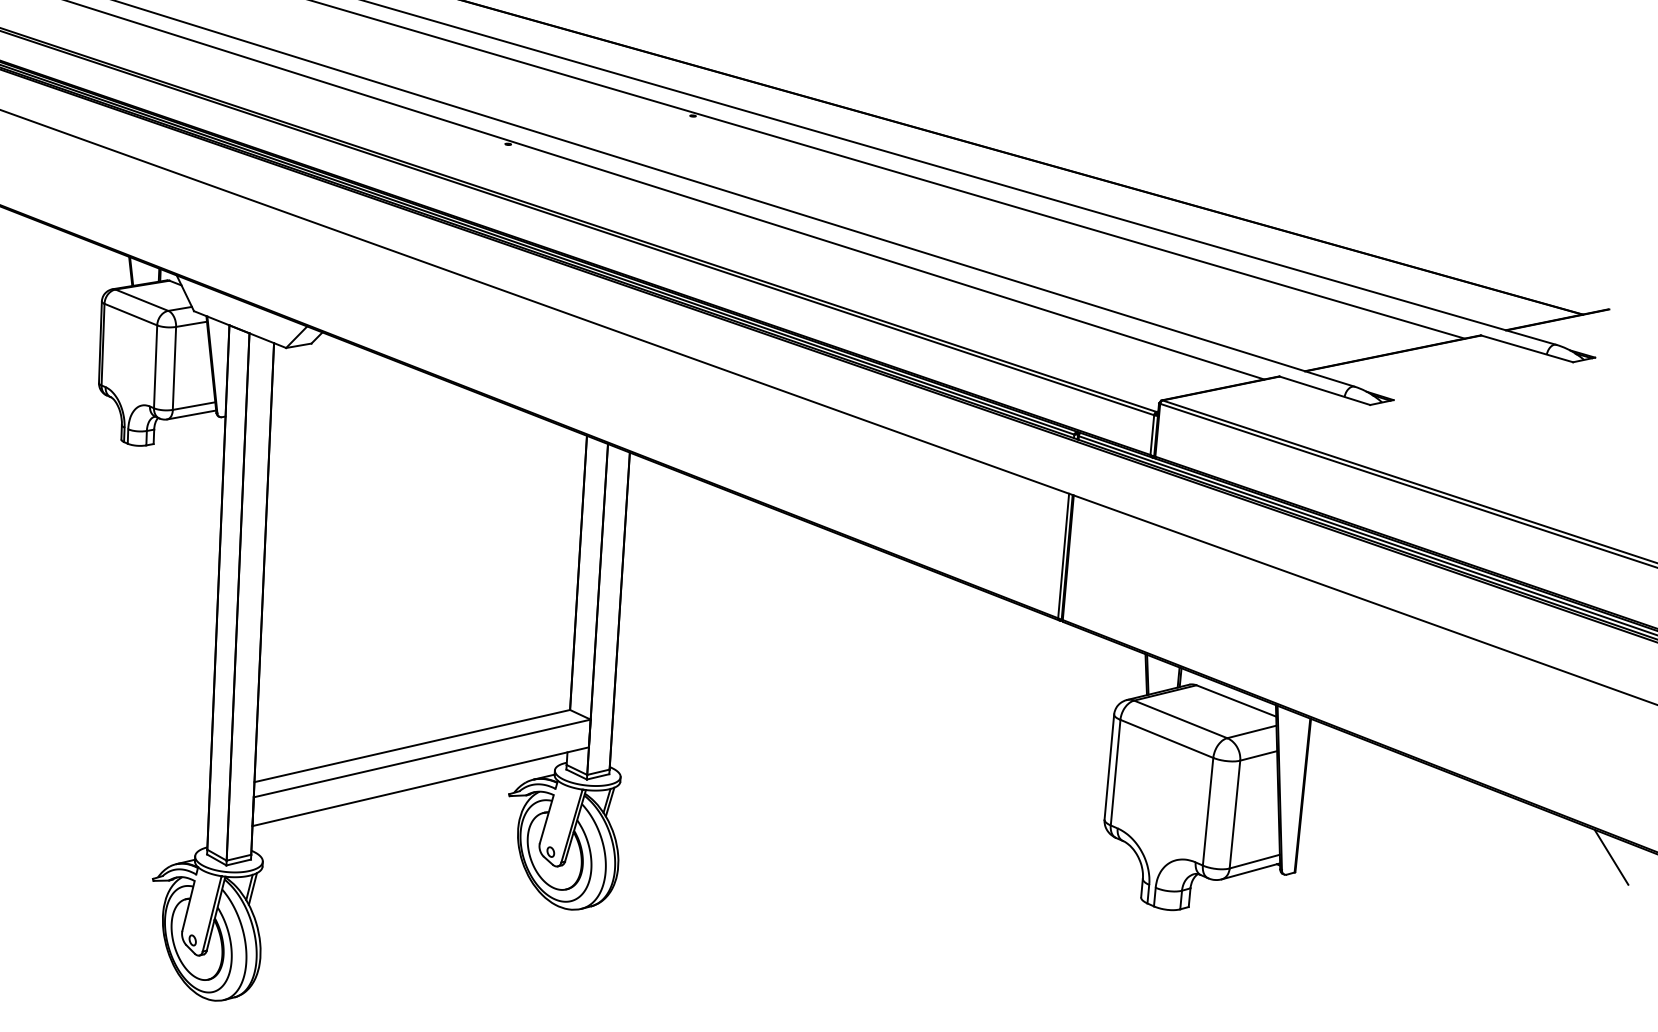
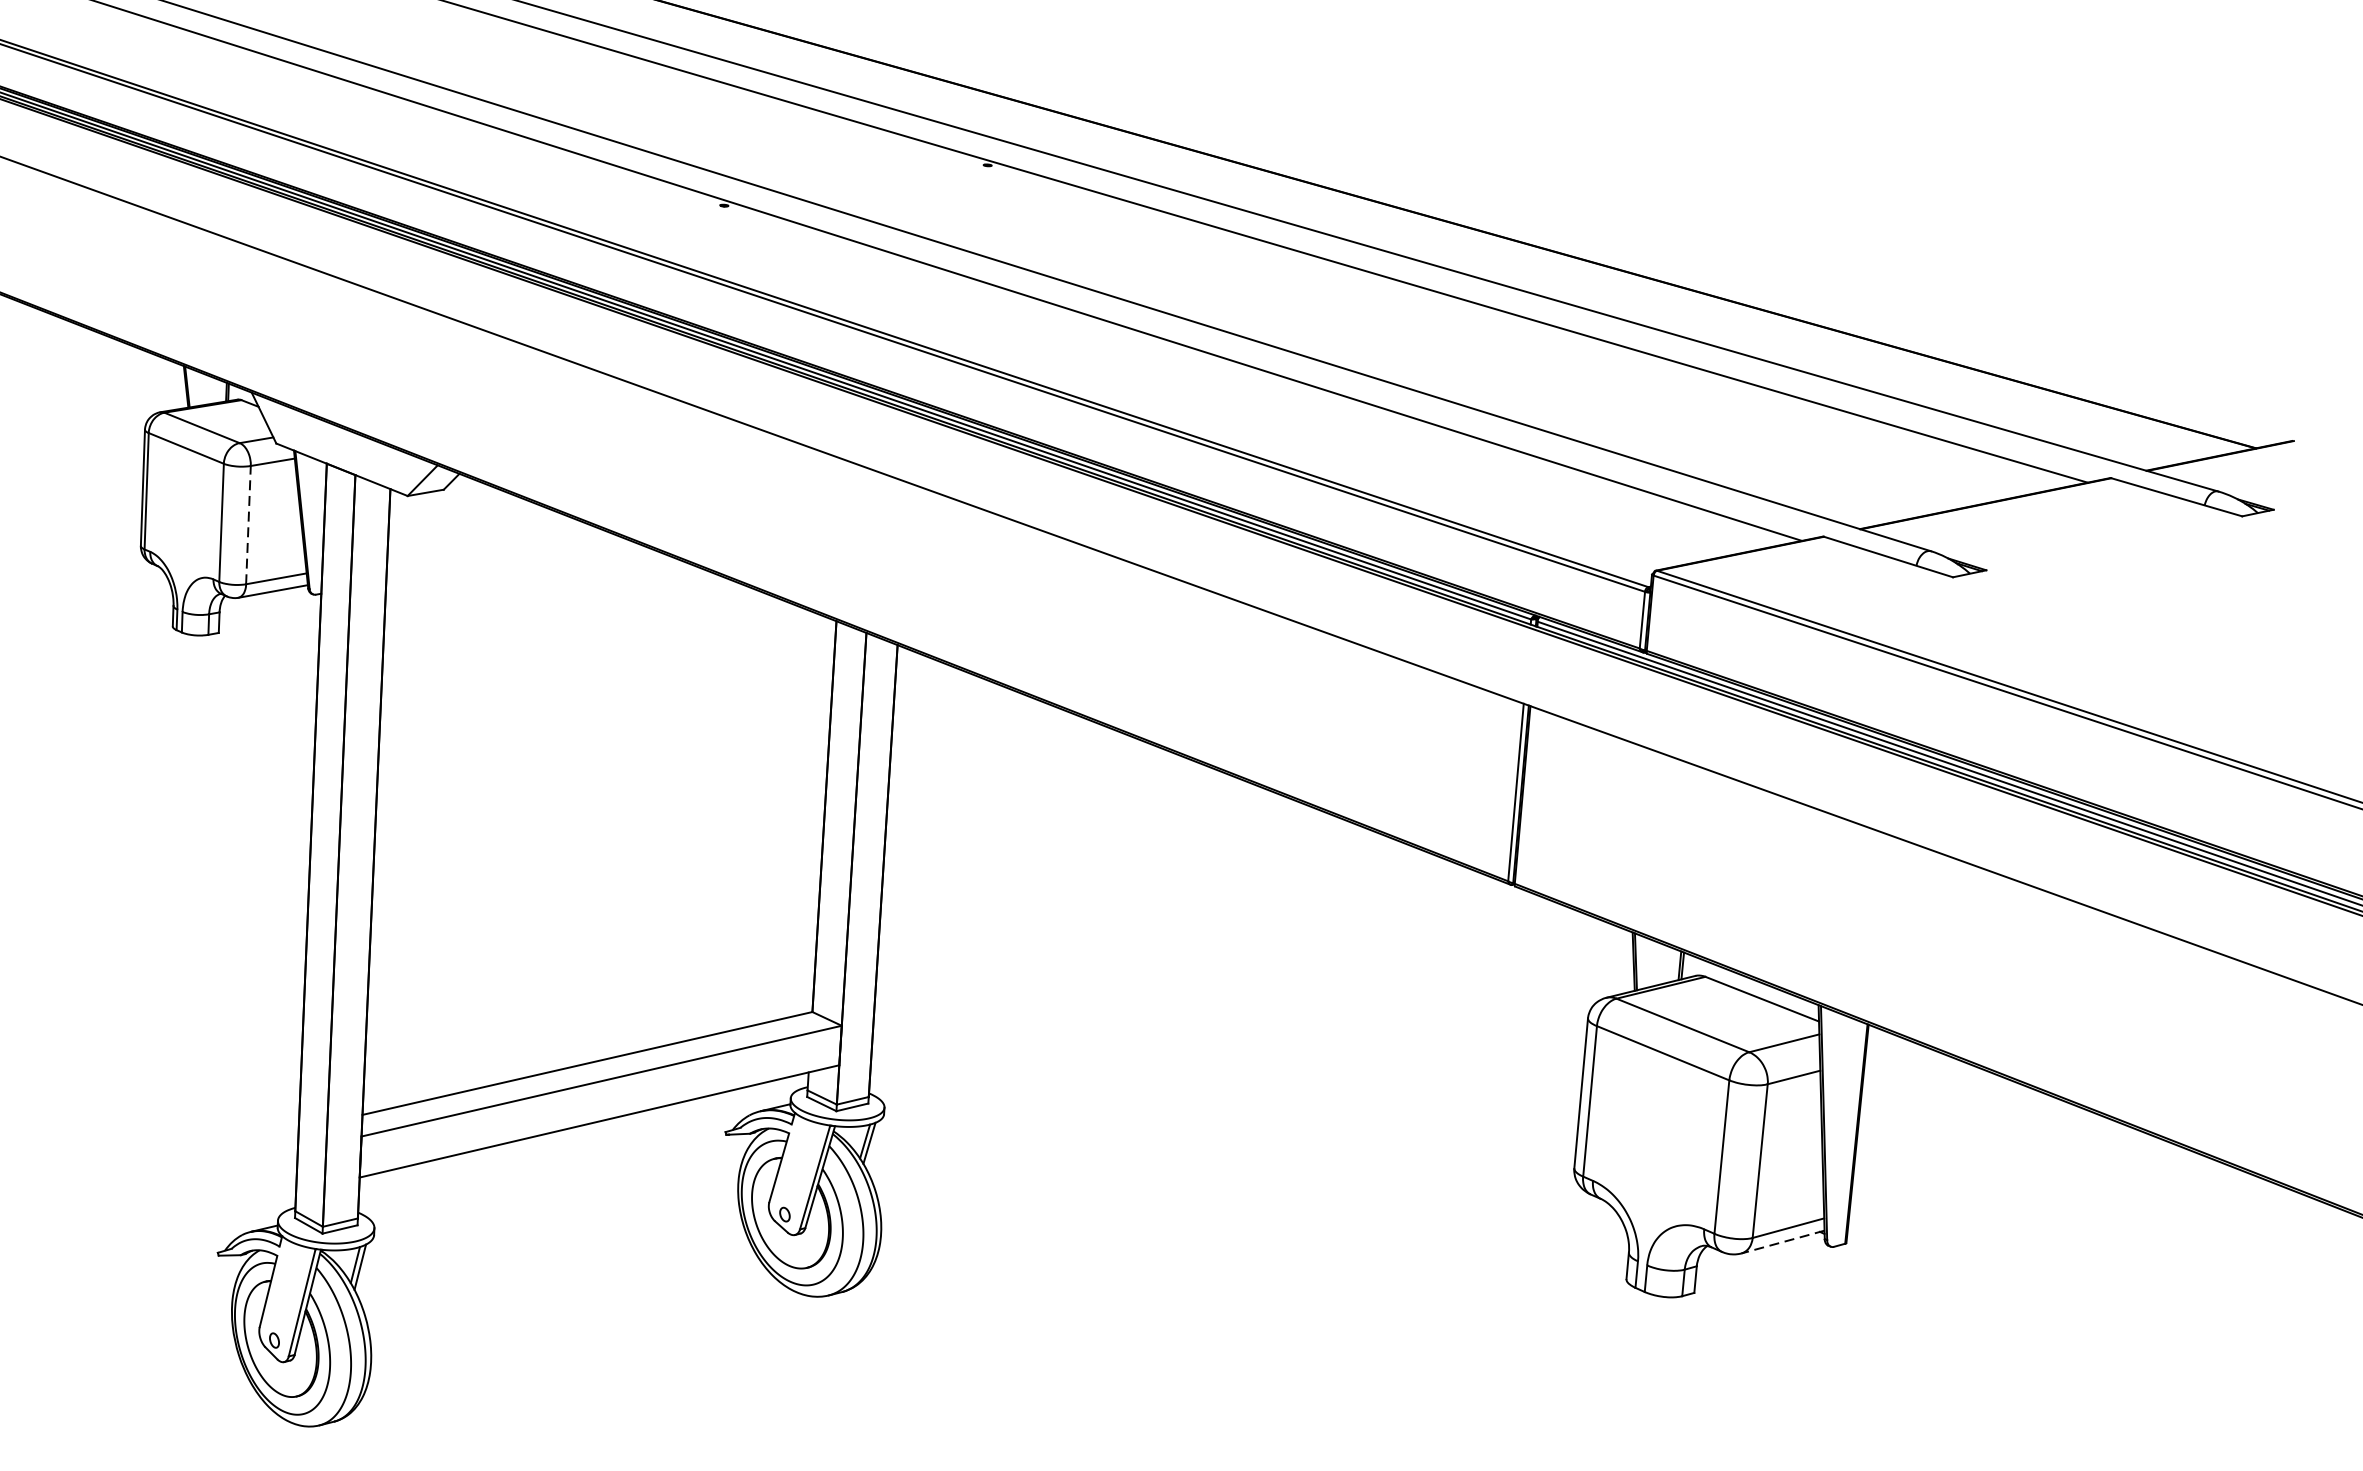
line: (174, 368) -> (248, 525), solid -> dashed
line: (1611, 856) -> (2296, 1220), removed
line: (1250, 871) -> (1782, 1242), solid -> dashed

